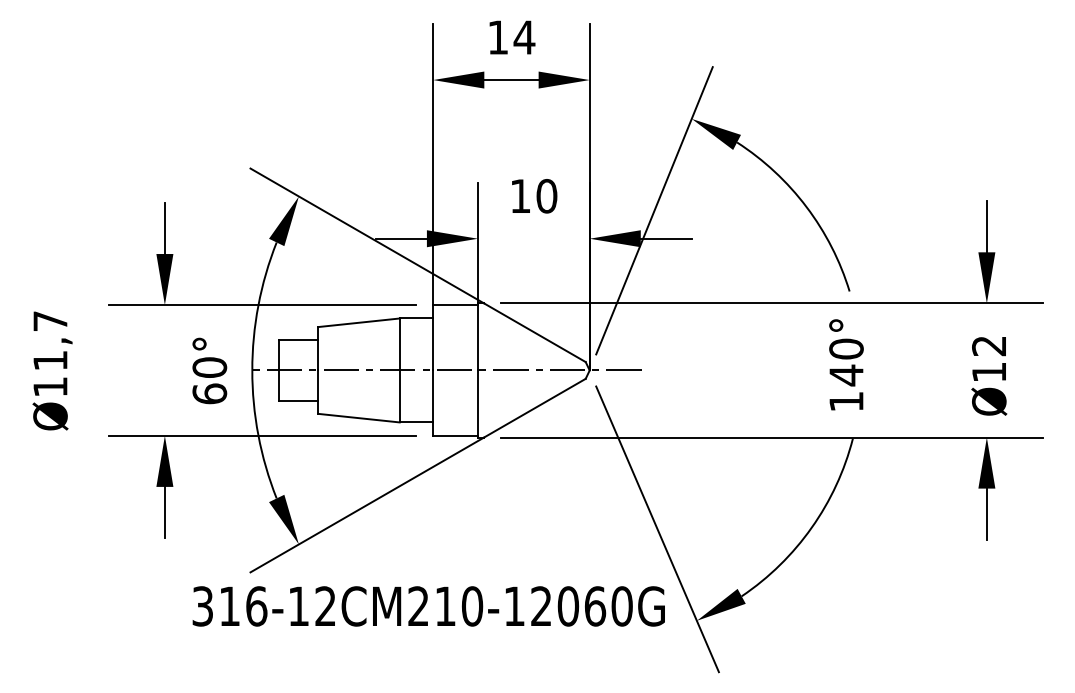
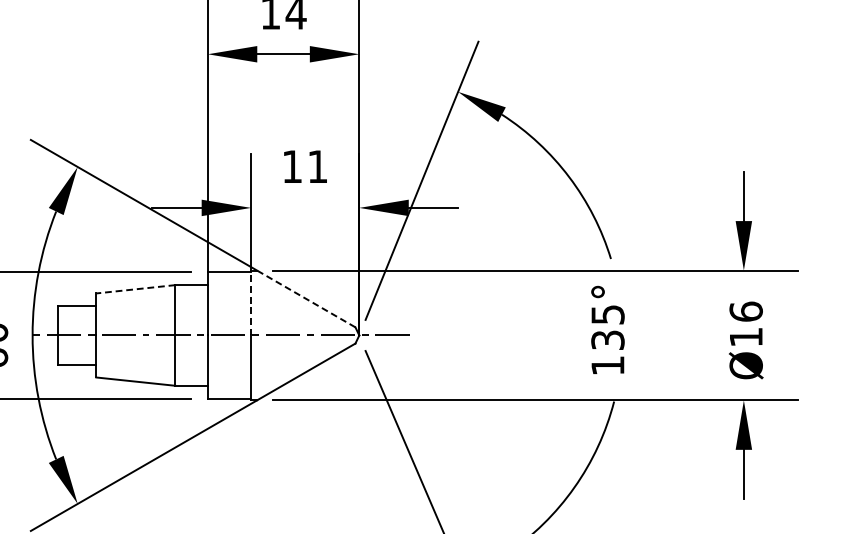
text: (546, 196) -> (317, 167), 10 -> 11
line: (358, 322) -> (135, 289), solid -> dashed
line: (534, 332) -> (305, 298), solid -> dashed
line: (477, 336) -> (250, 302), solid -> dashed
text: (989, 345) -> (746, 311), Ø12 -> Ø16
text: (846, 362) -> (607, 327), 140° -> 135°

